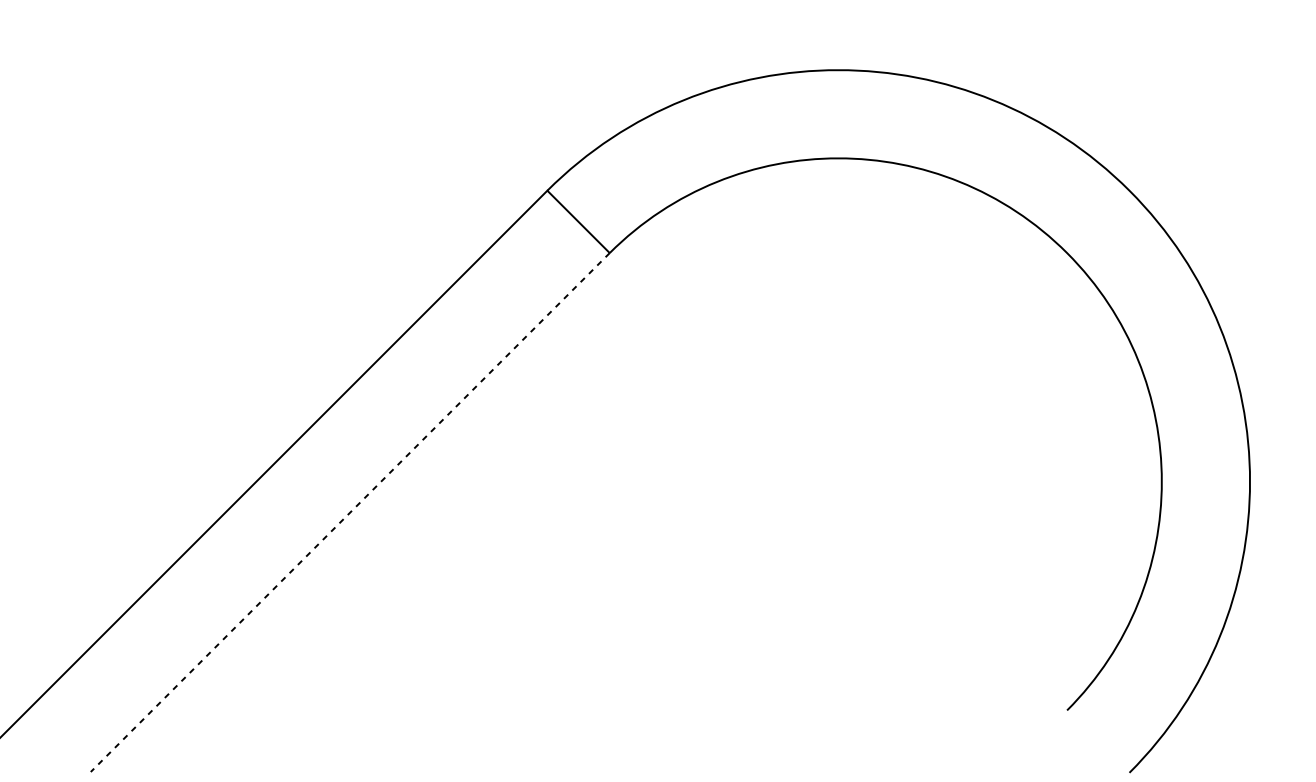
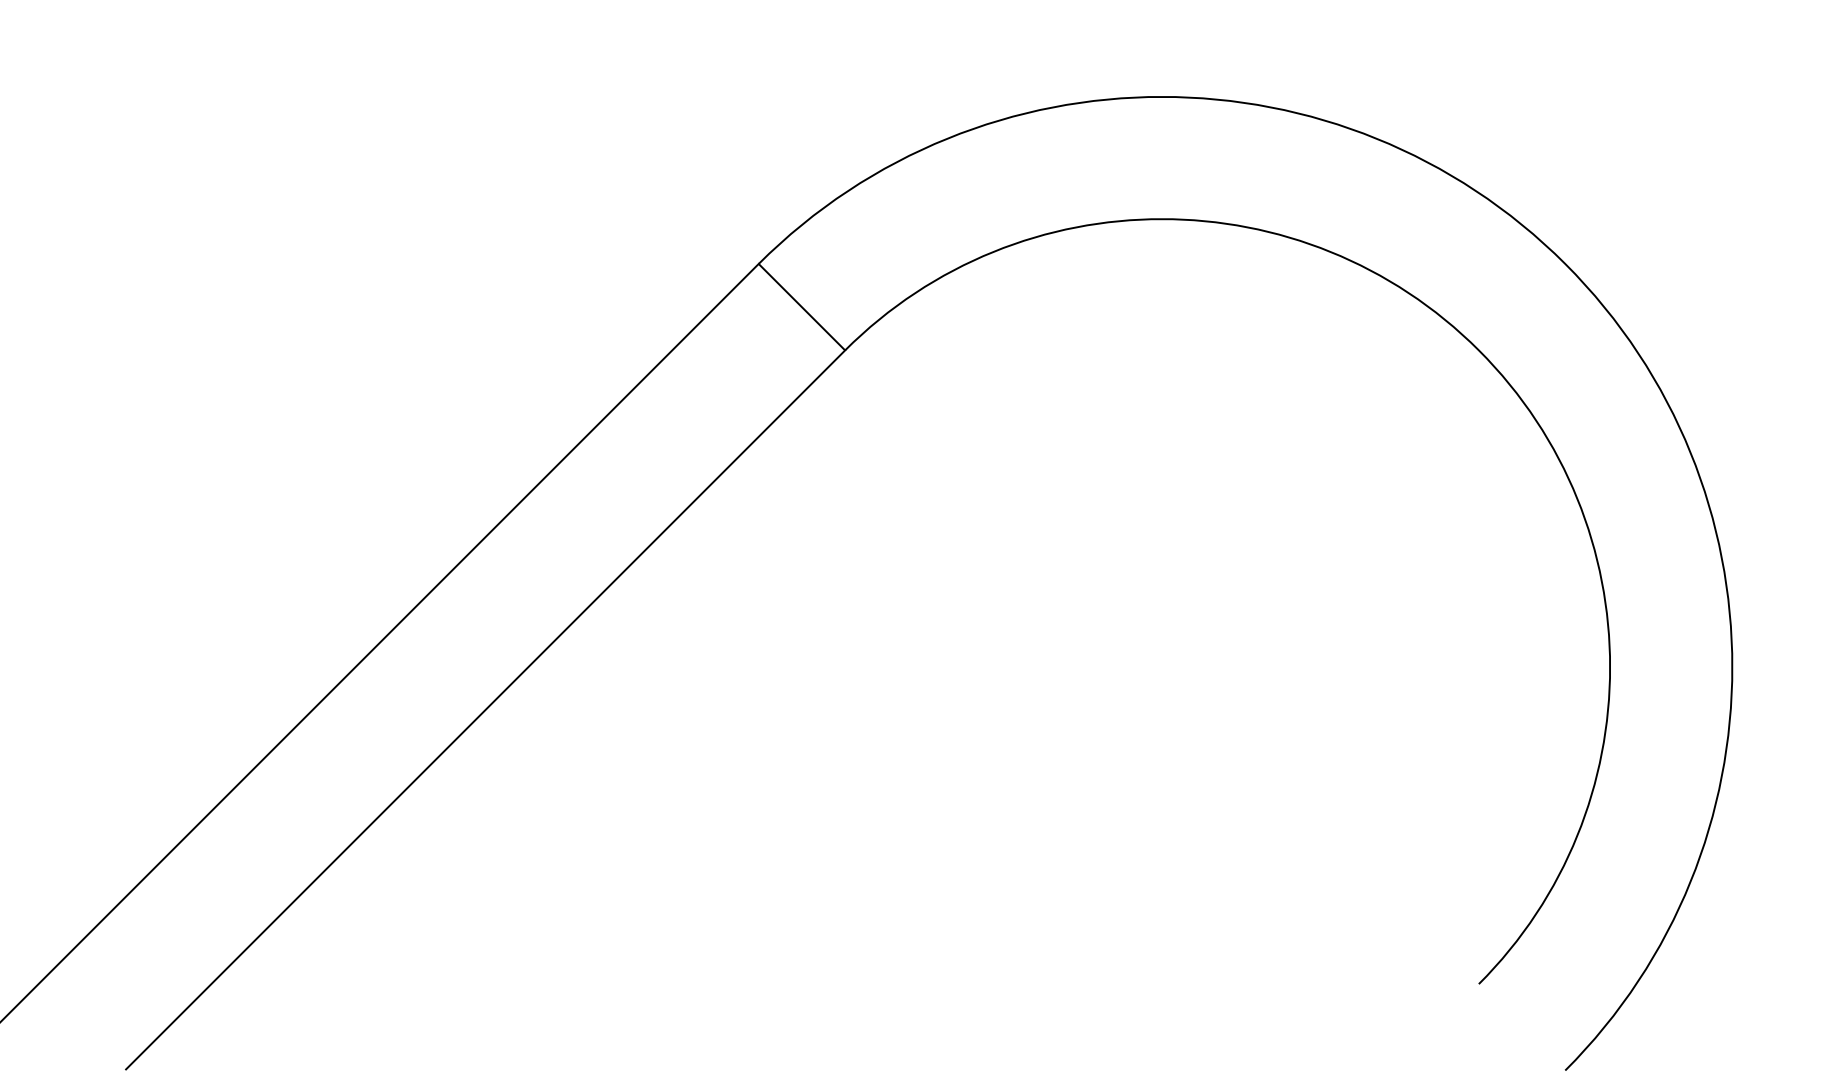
line: (350, 512) -> (485, 710), dashed -> solid

